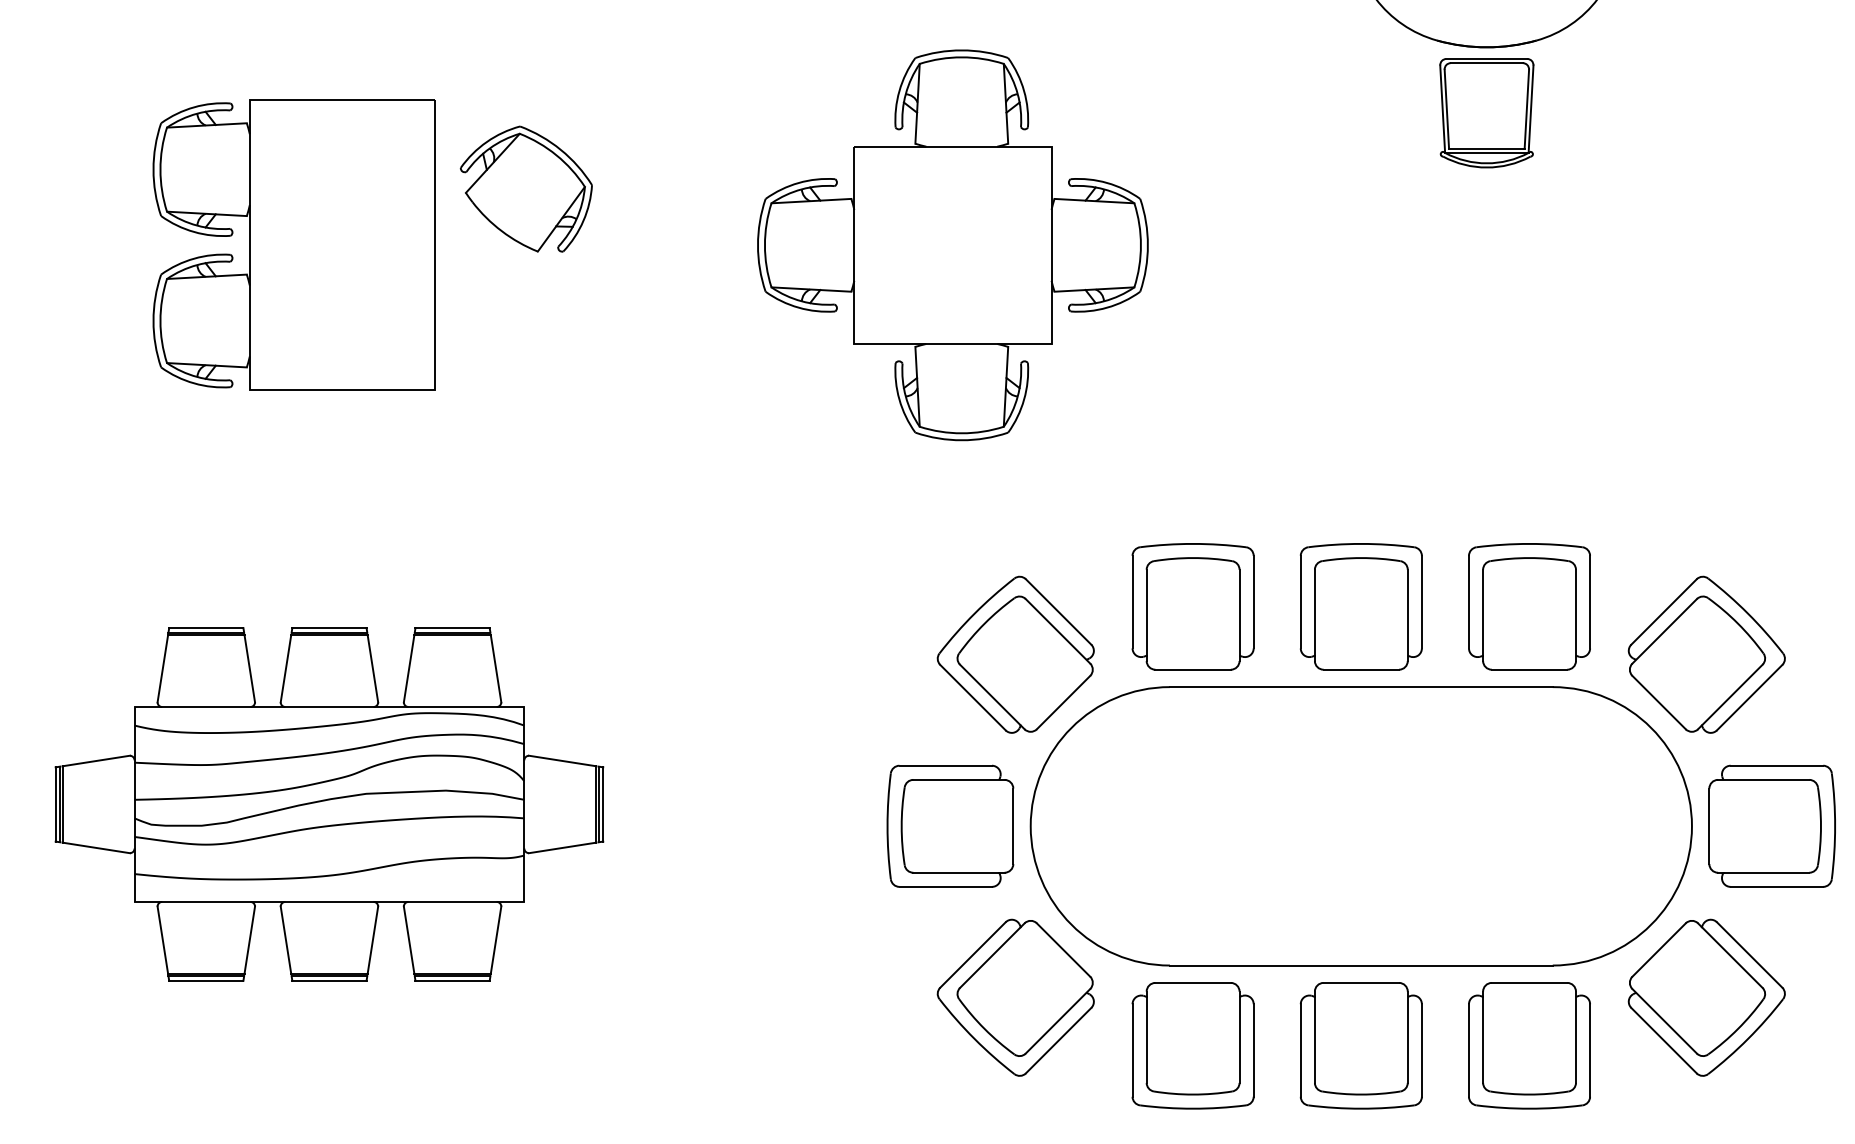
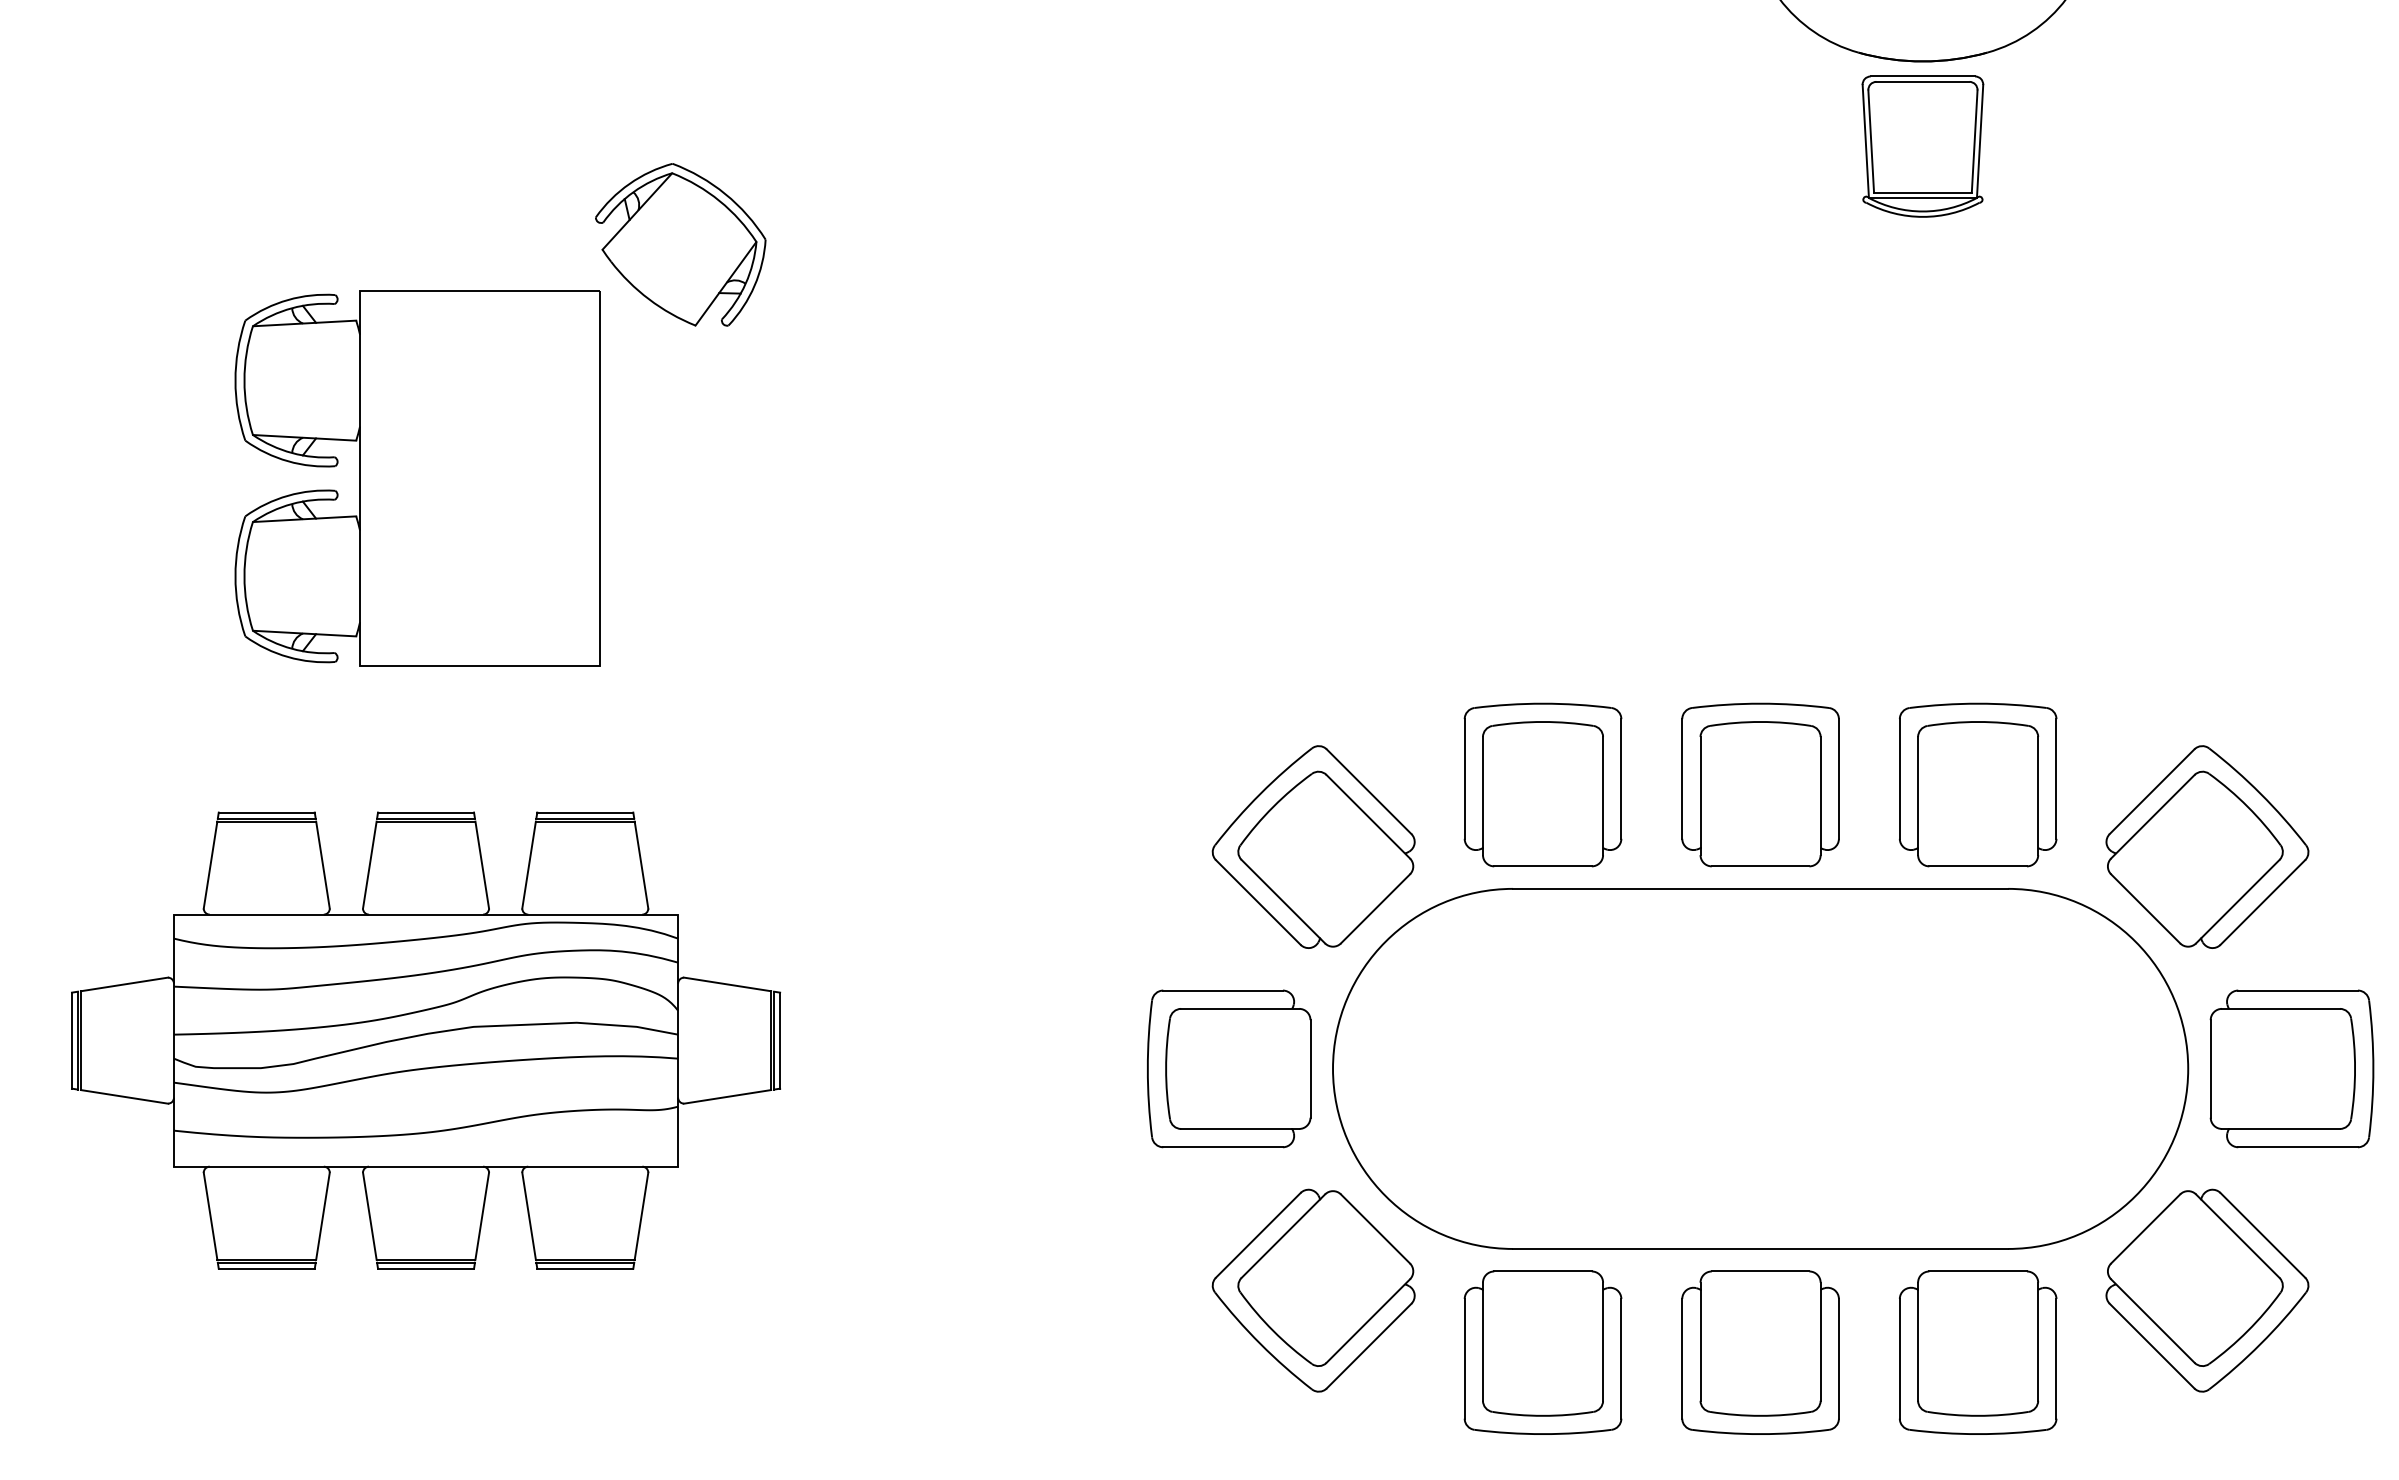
part: (294, 245) -> (417, 478), moved
part: (953, 245) -> (1232, 317), removed

